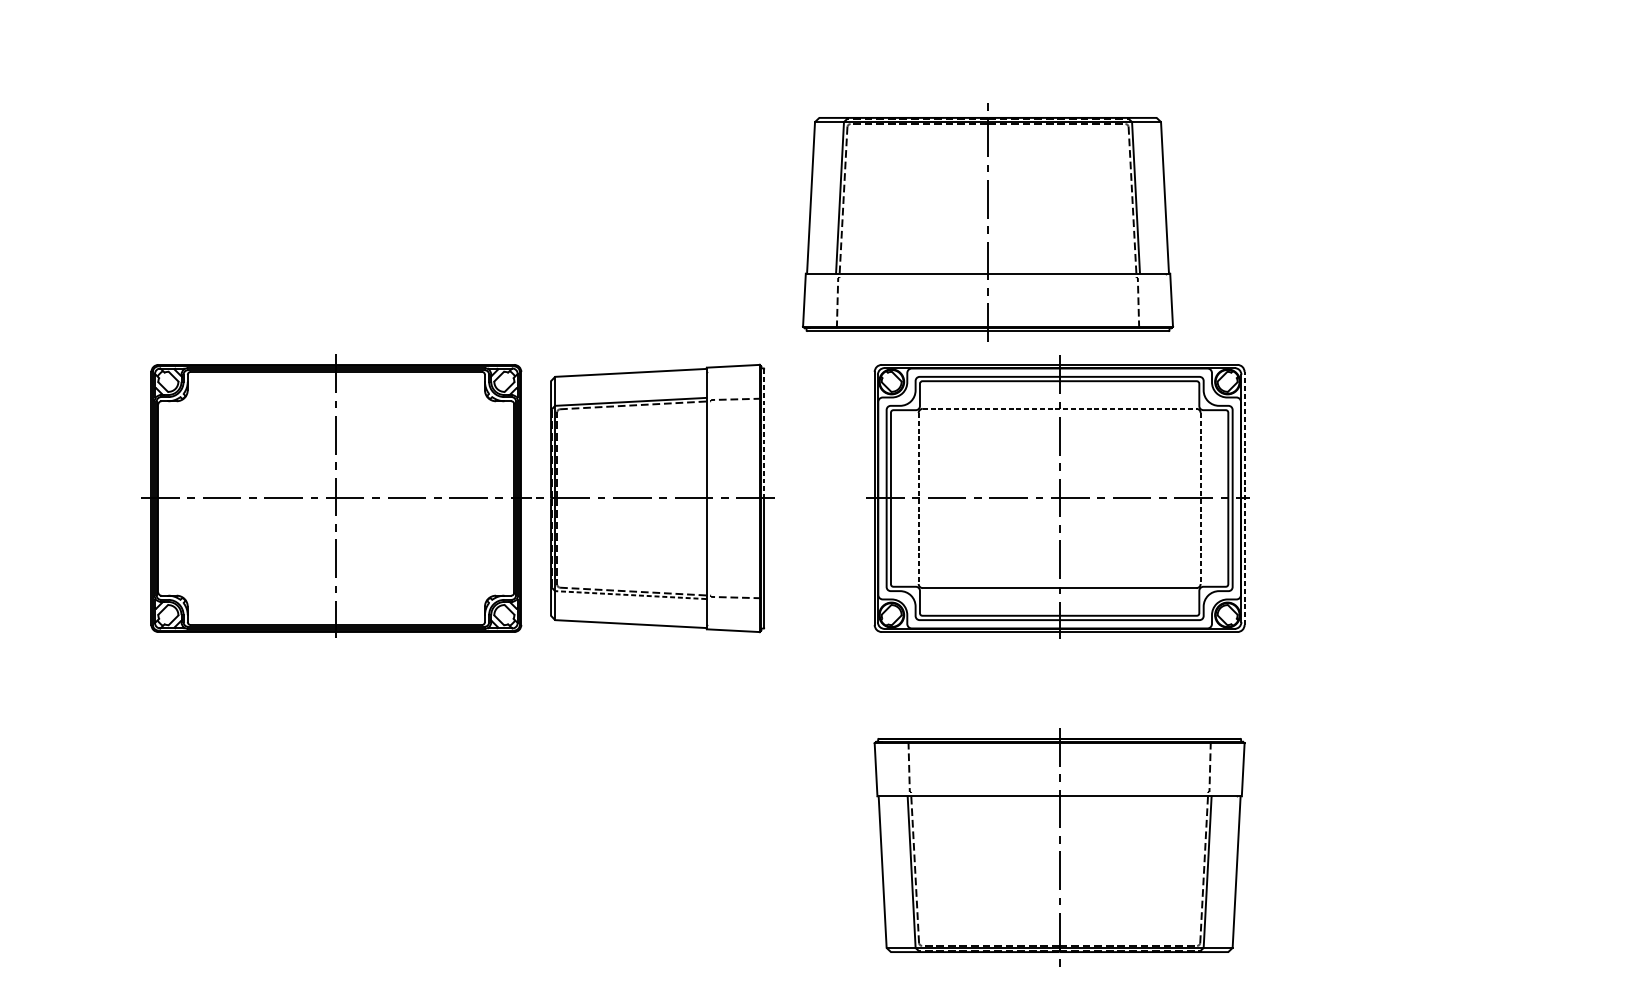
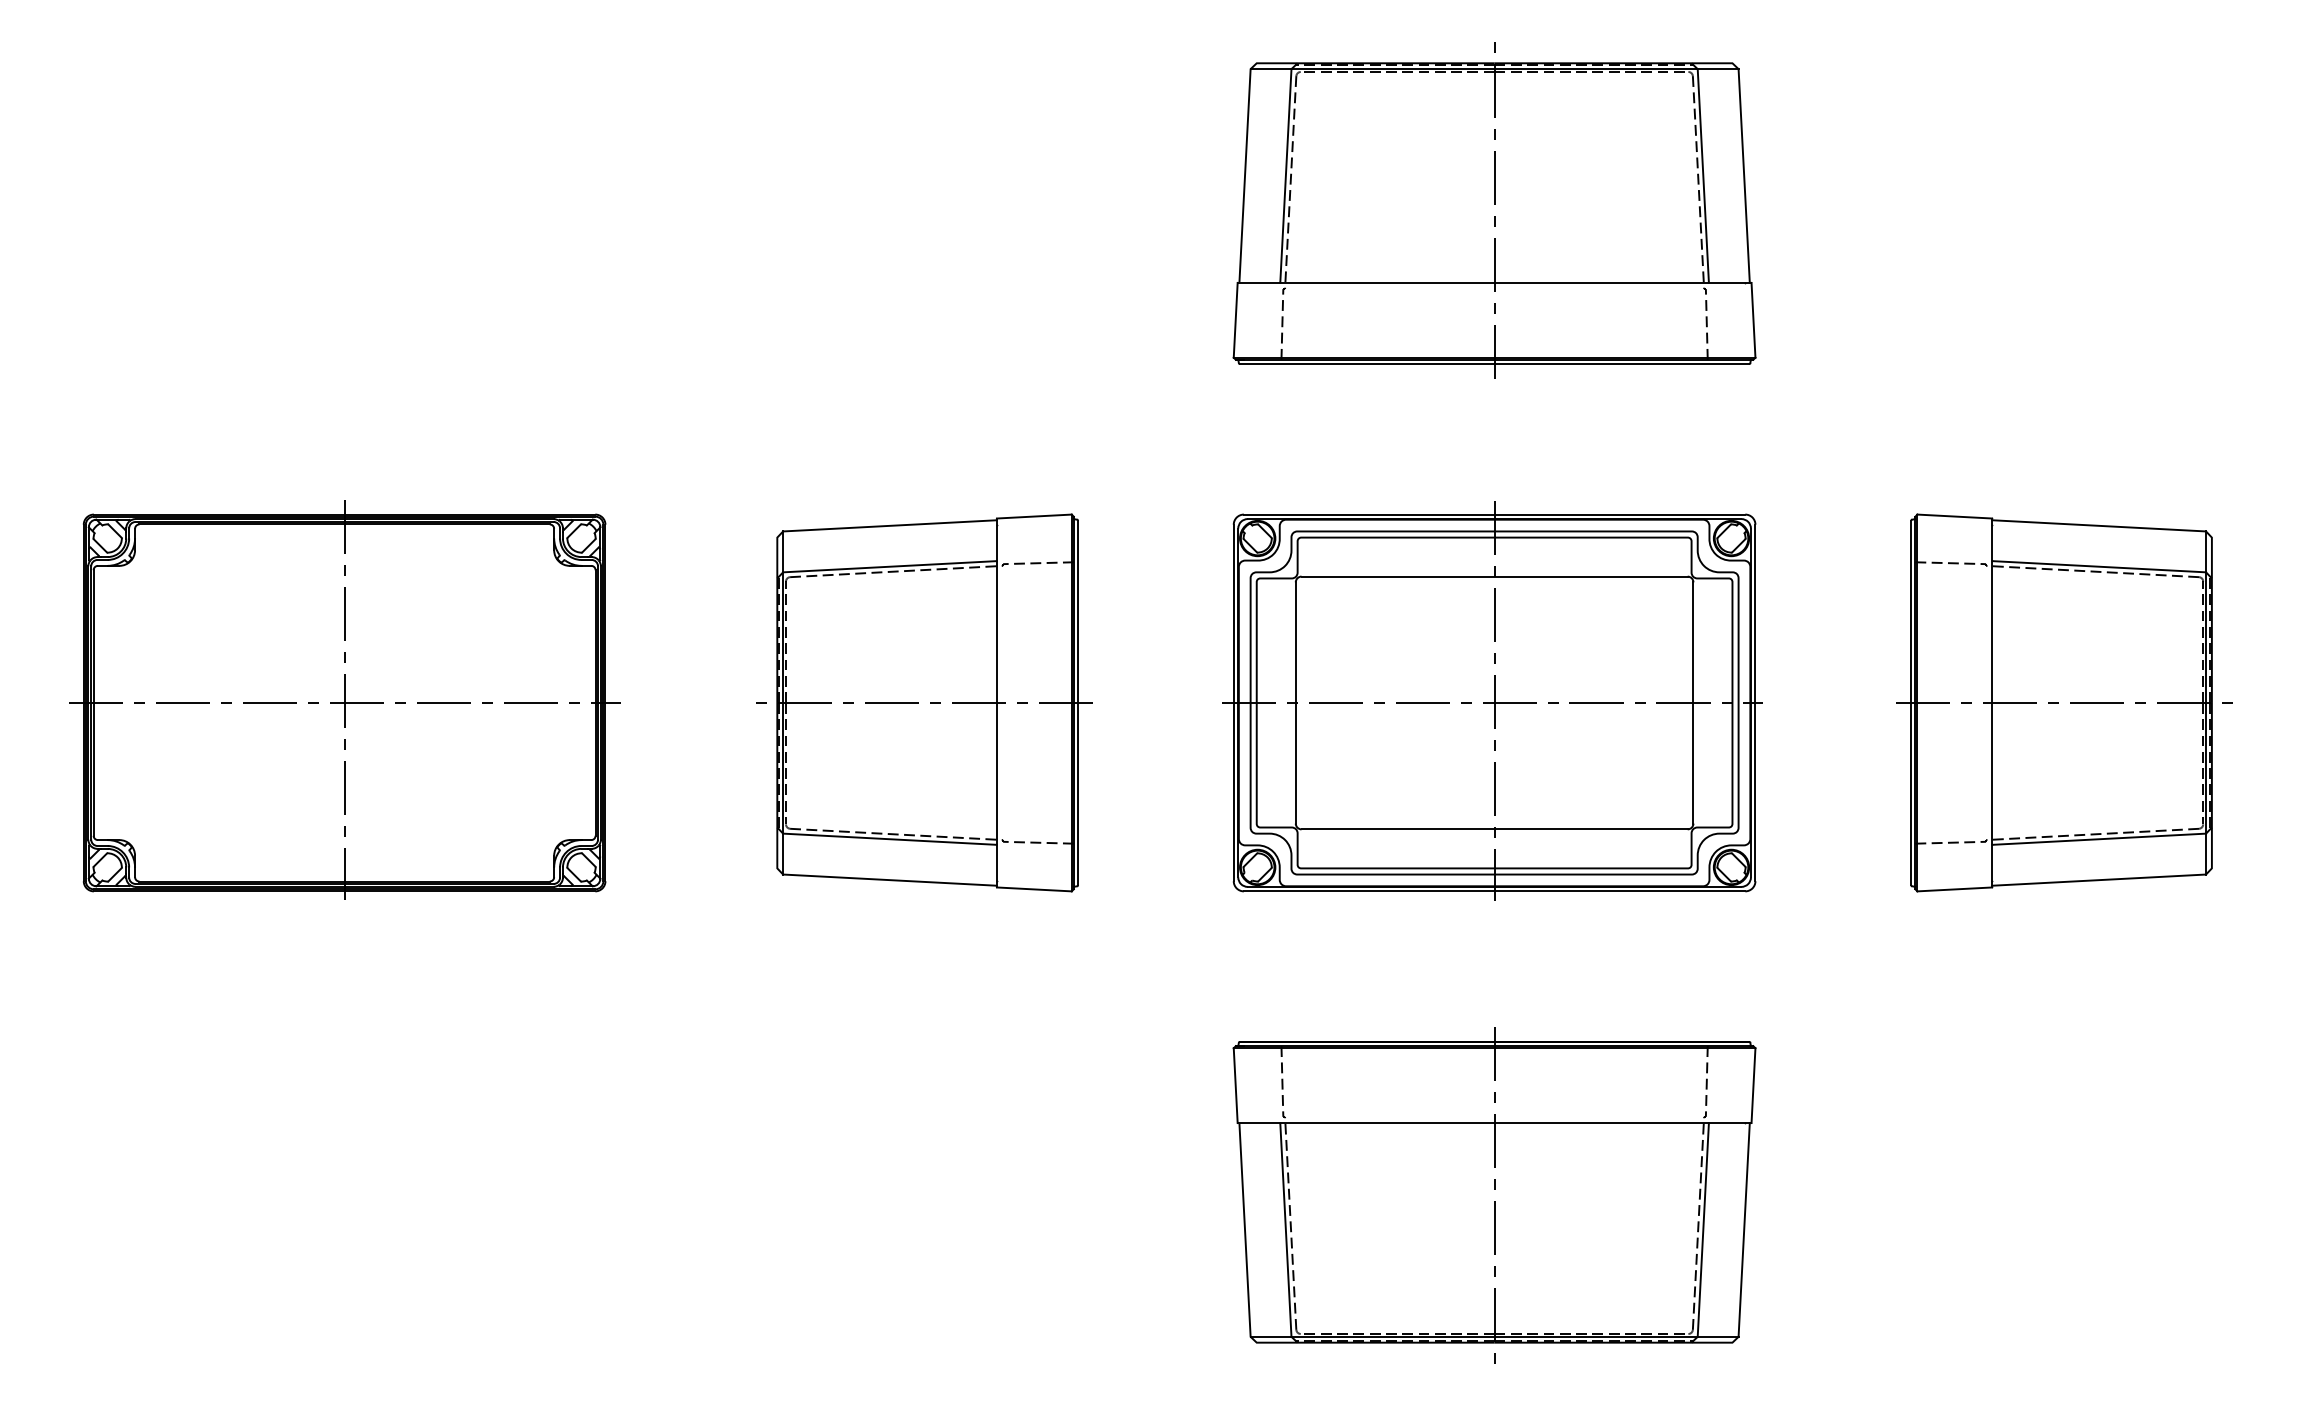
part: (987, 222) -> (1494, 210), moved
line: (1060, 408) -> (1495, 576), dashed -> solid
line: (764, 434) -> (1078, 612), dashed -> solid
part: (336, 496) -> (344, 699), moved
line: (918, 498) -> (1295, 703), dashed -> solid
line: (1200, 498) -> (1693, 703), dashed -> solid
line: (1244, 498) -> (1755, 702), dashed -> solid
part: (1463, 498) -> (2064, 702), added
line: (630, 595) -> (889, 839), dashed -> solid

